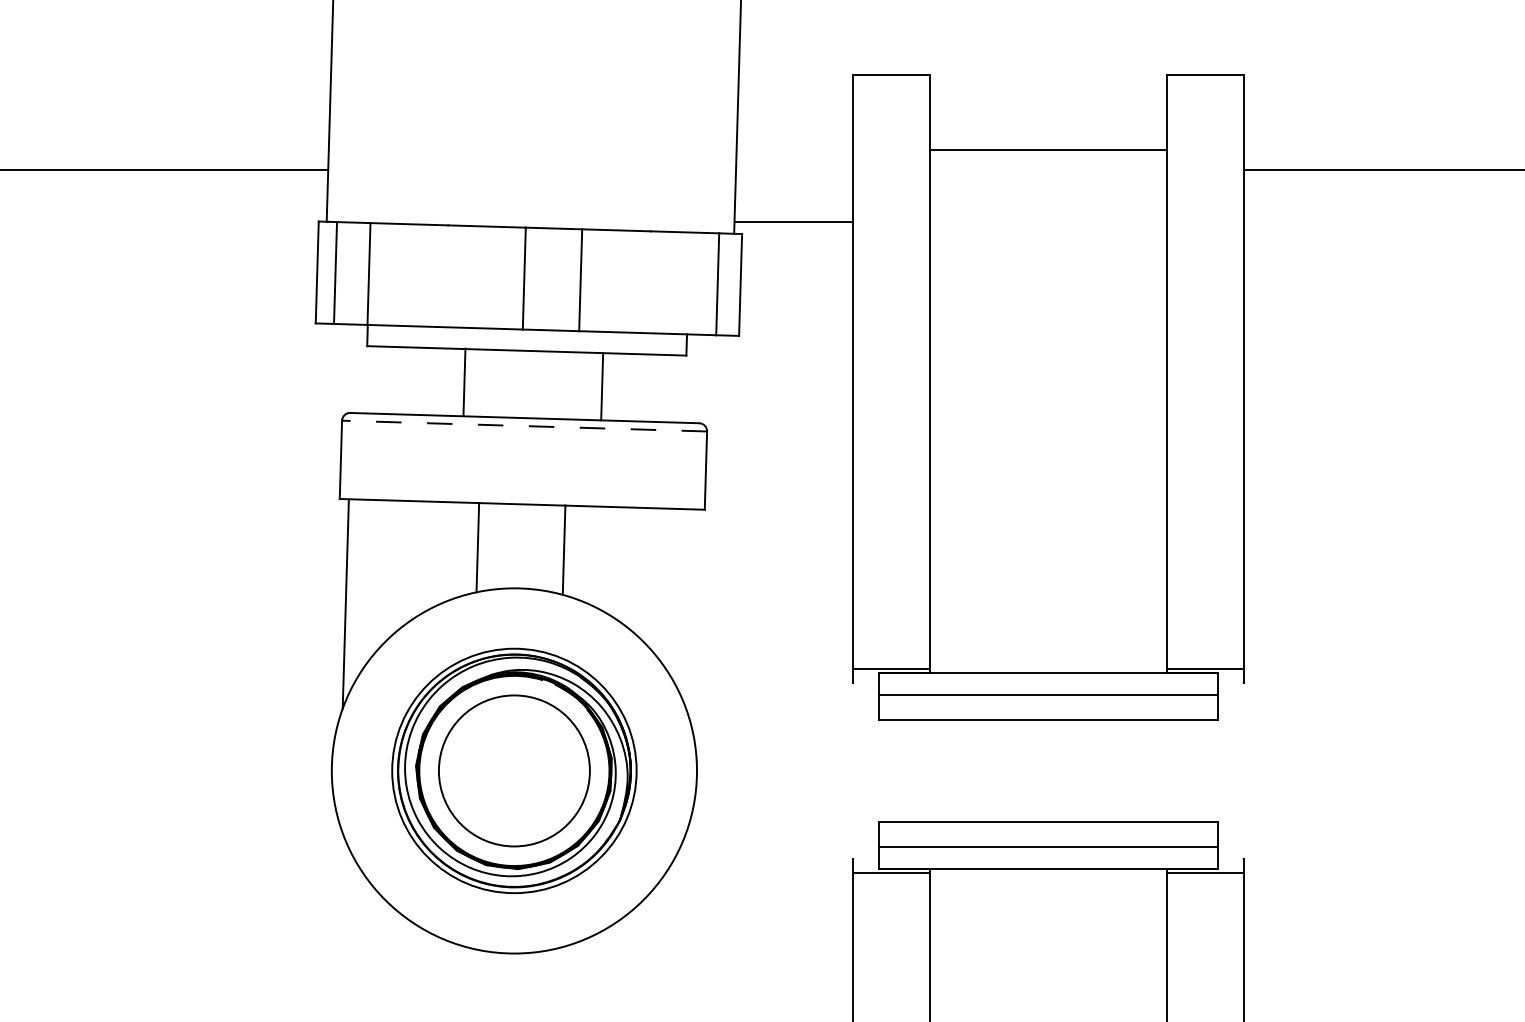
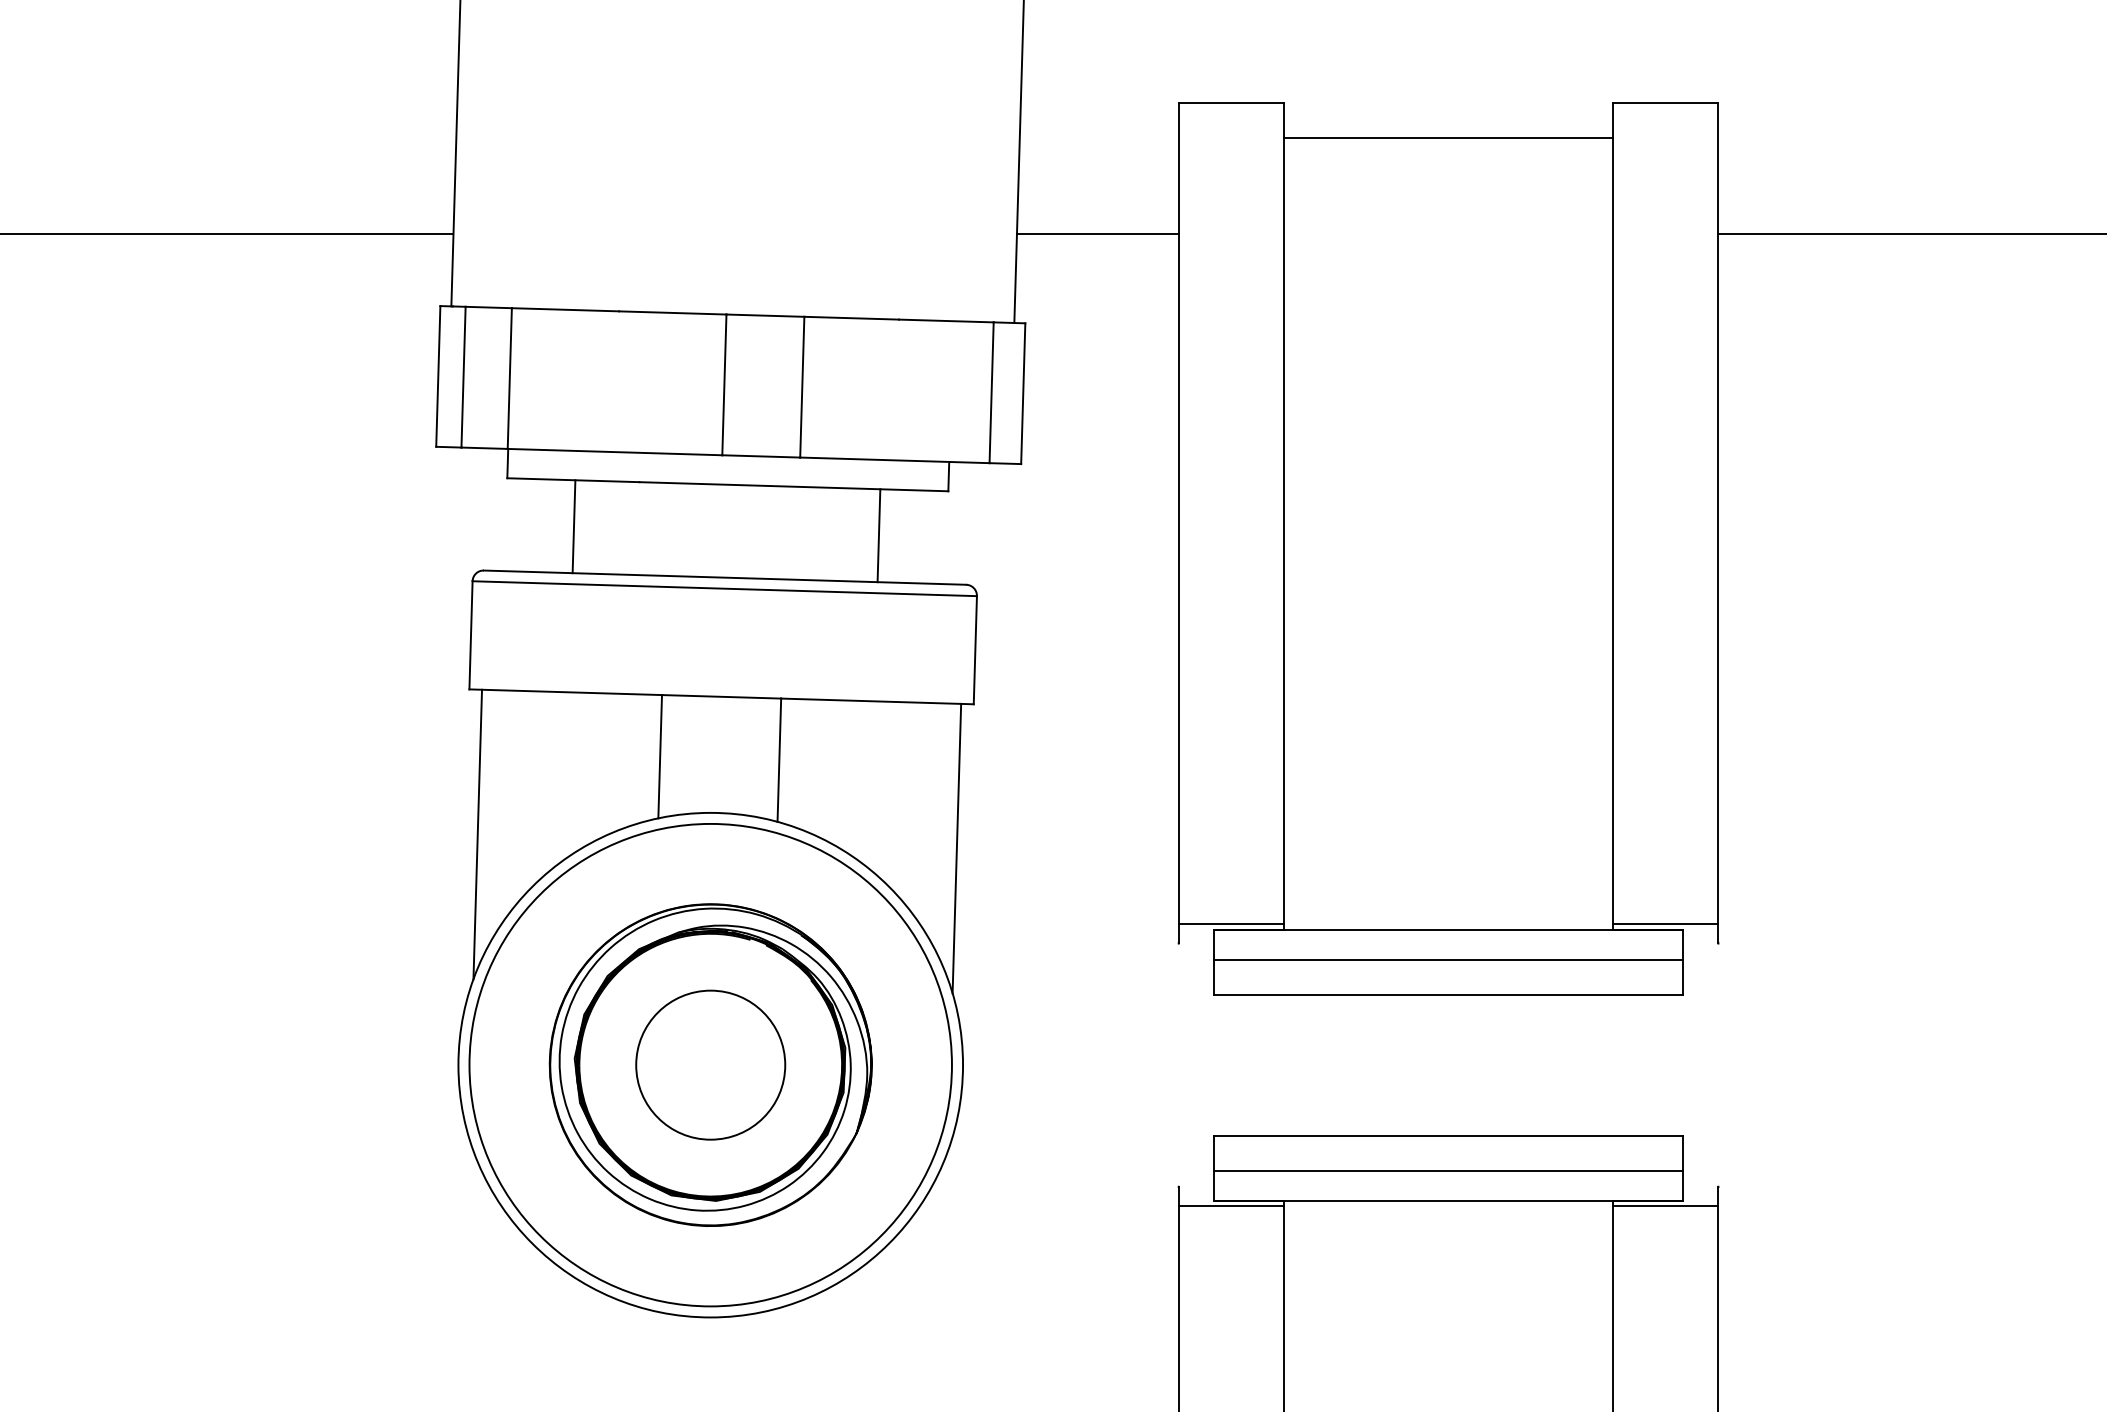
line: (1048, 150) -> (1448, 138), moved
line: (794, 221) -> (1097, 234), moved
line: (464, 381) -> (574, 525), moved
line: (602, 386) -> (879, 535), moved
line: (524, 426) -> (724, 589), dashed -> solid
line: (692, 614) -> (956, 849), added
circle: (514, 770) -> (710, 1064), size x0.71
circle: (514, 770) -> (710, 1064), size x1.43

